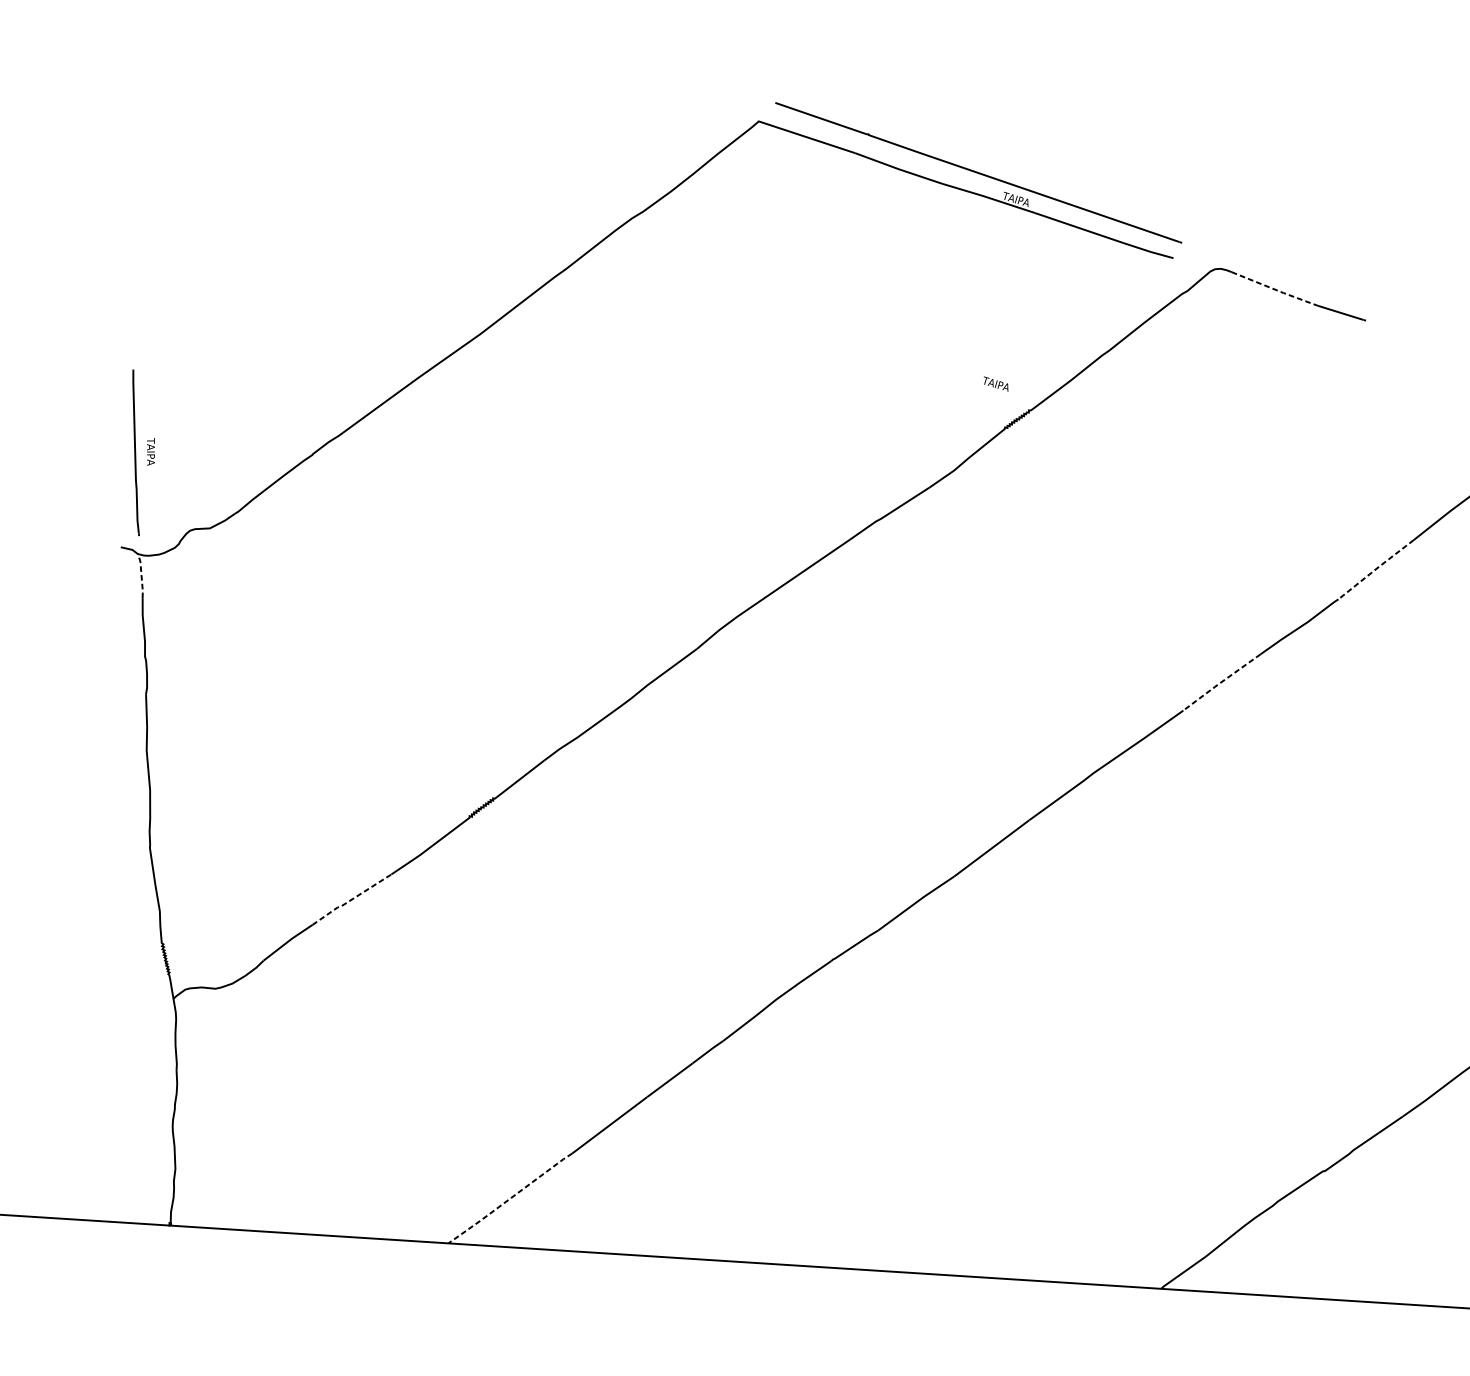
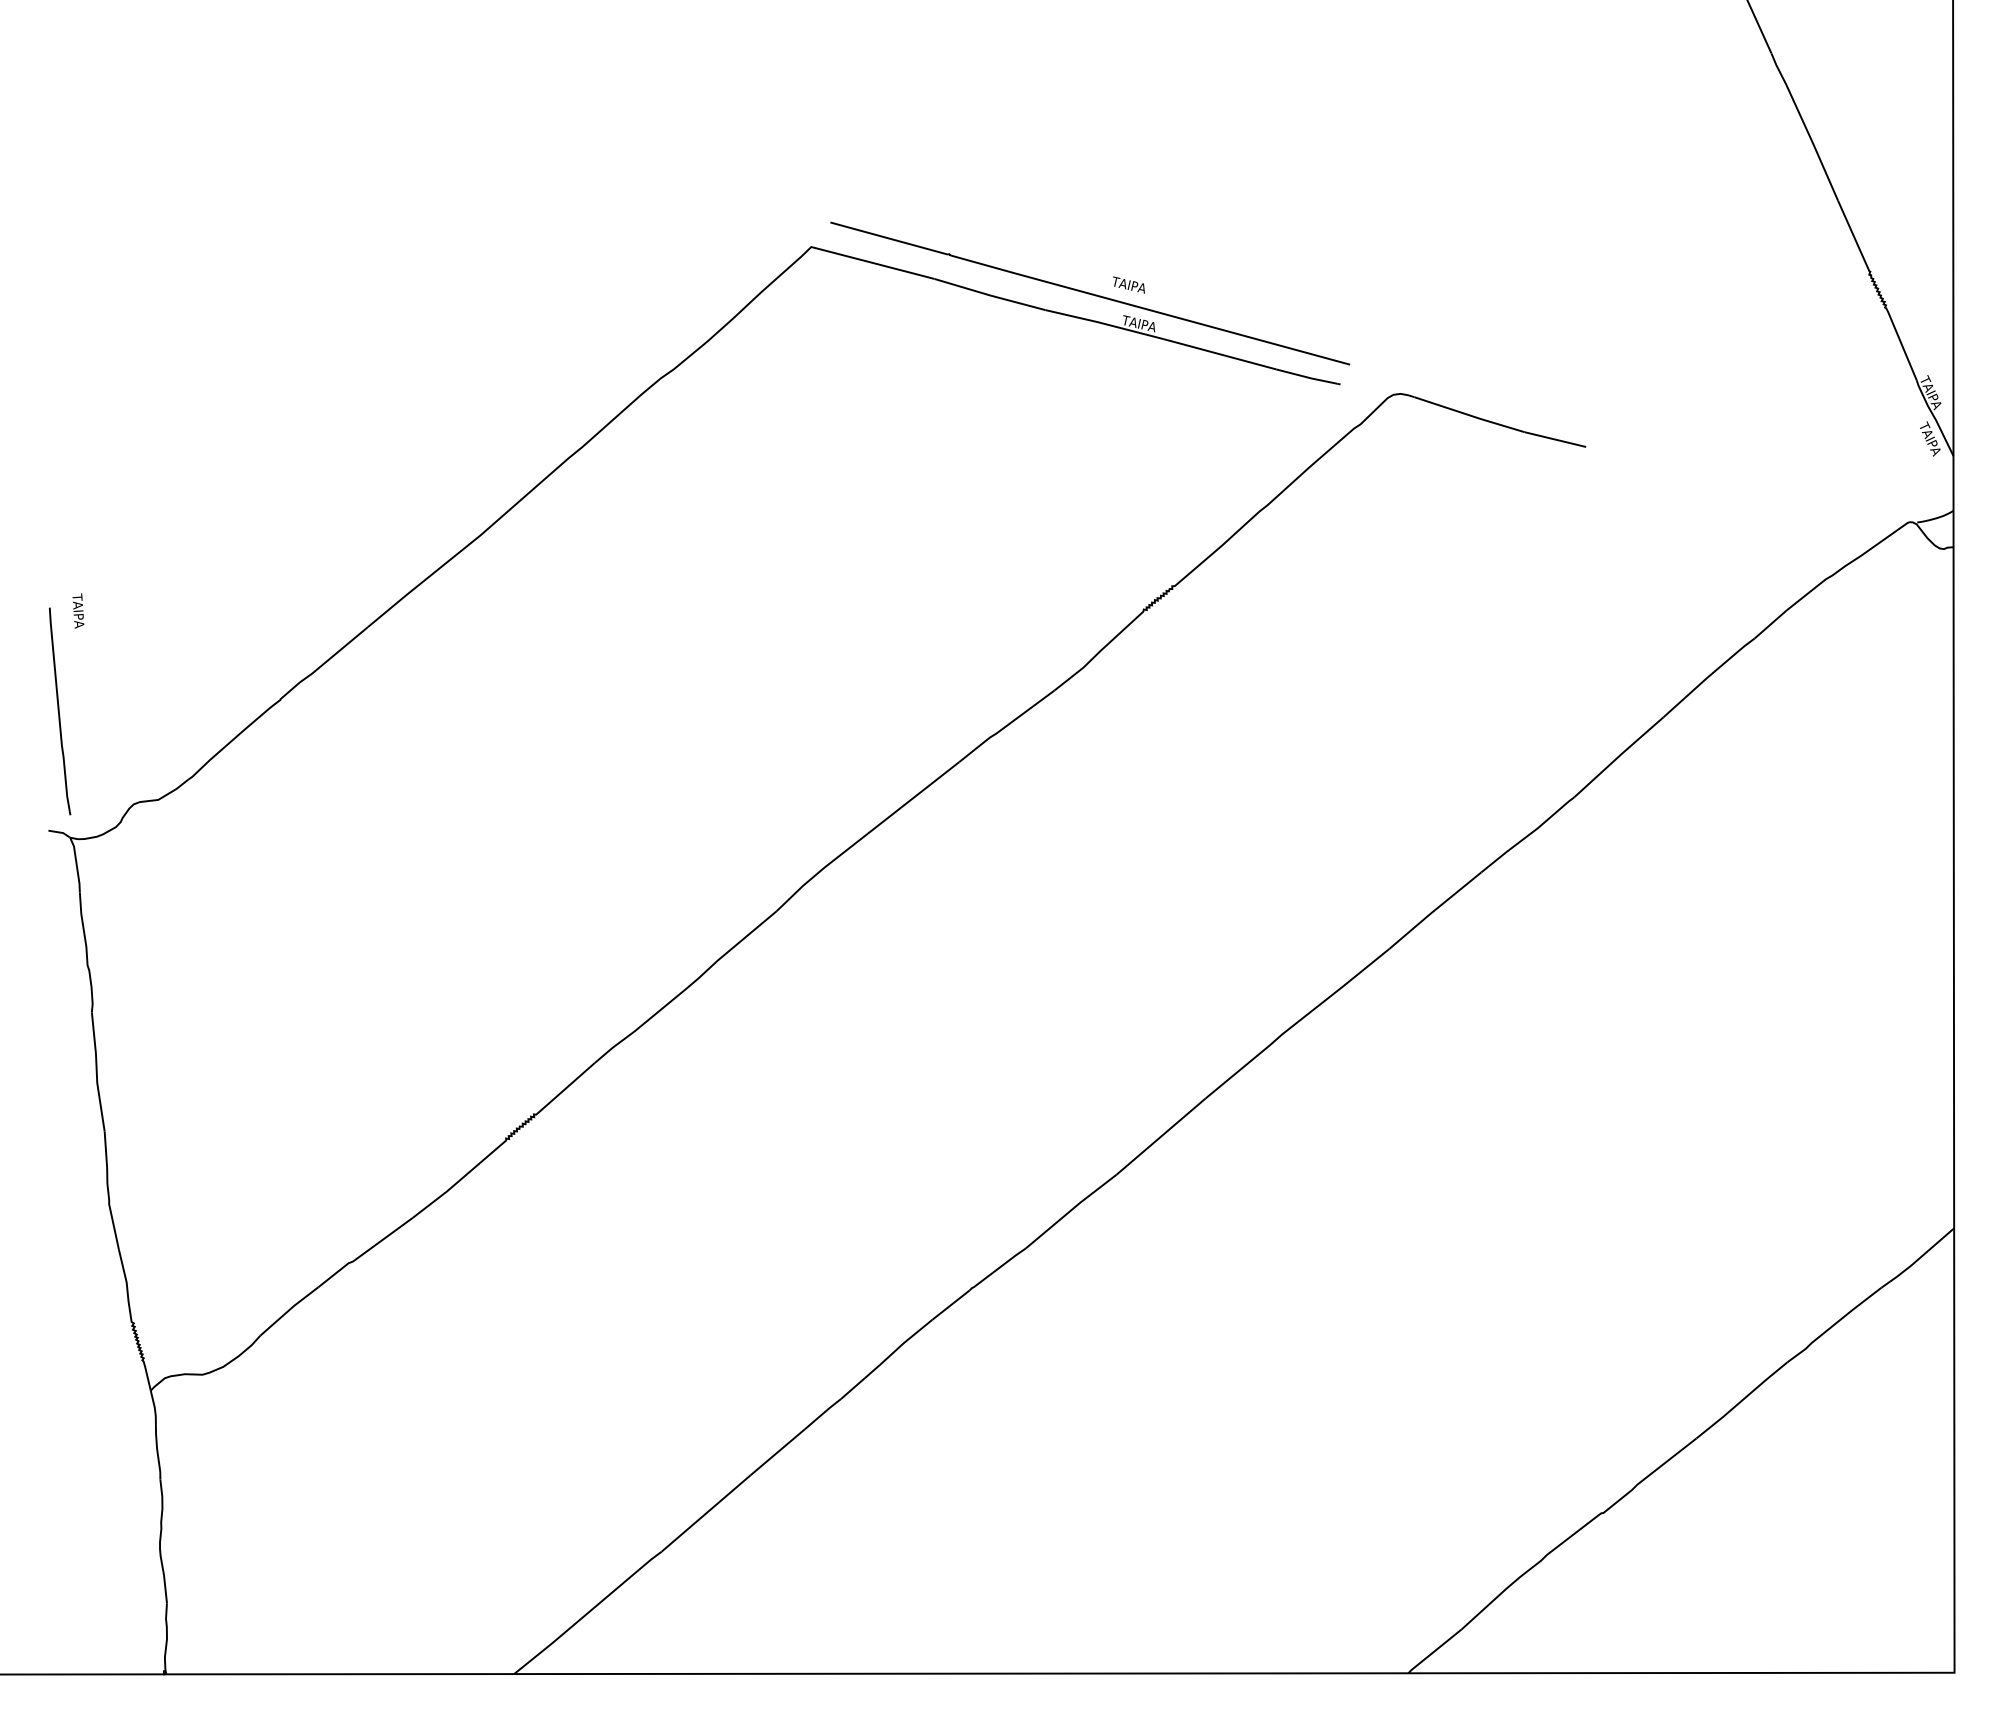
line: (1275, 289) -> (1470, 415), dashed -> solid
text: (995, 383) -> (1128, 284), moved
text: (151, 451) -> (78, 610), moved
line: (1376, 569) -> (1619, 756), dashed -> solid
line: (141, 575) -> (76, 864), dashed -> solid
line: (1221, 682) -> (1434, 910), dashed -> solid
line: (351, 899) -> (365, 1252), dashed -> solid
line: (510, 1198) -> (587, 1613), dashed -> solid

